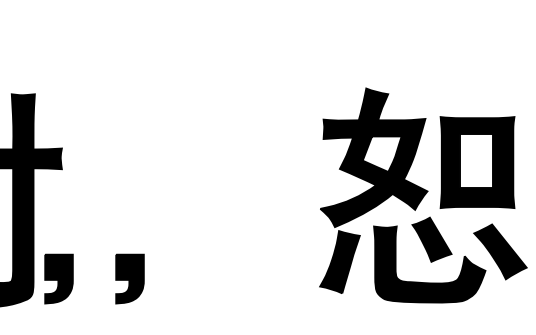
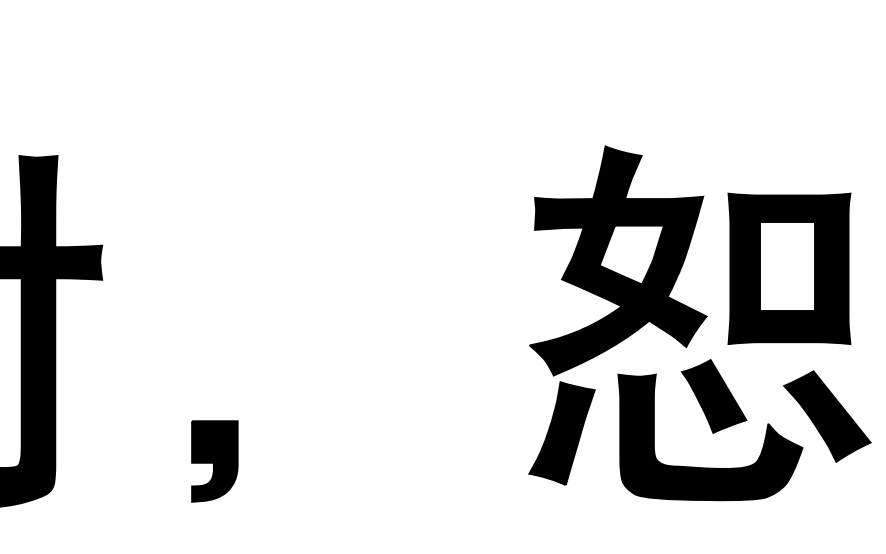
part: (58, 278) -> (96, 460), removed

